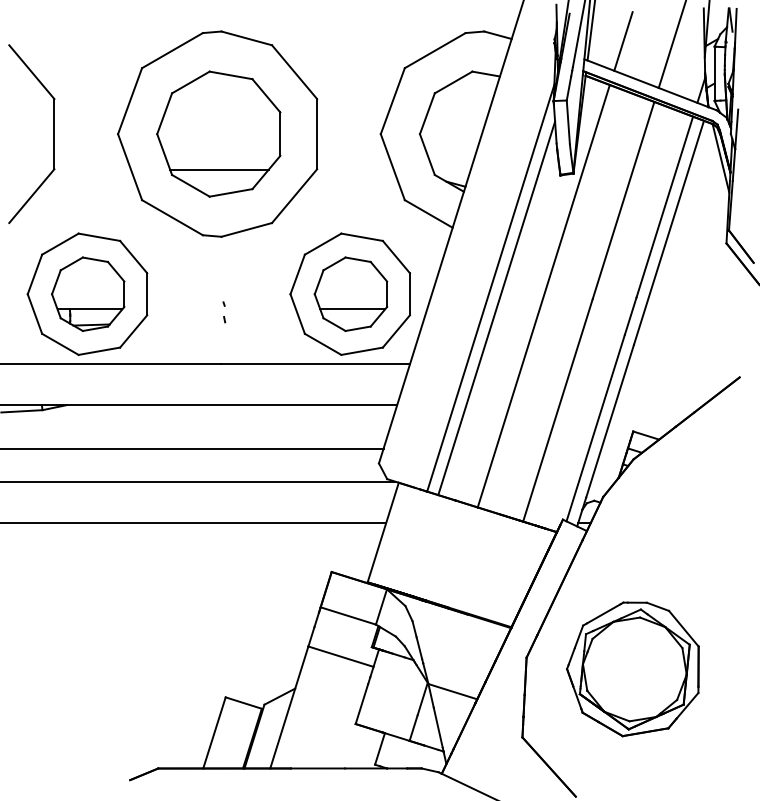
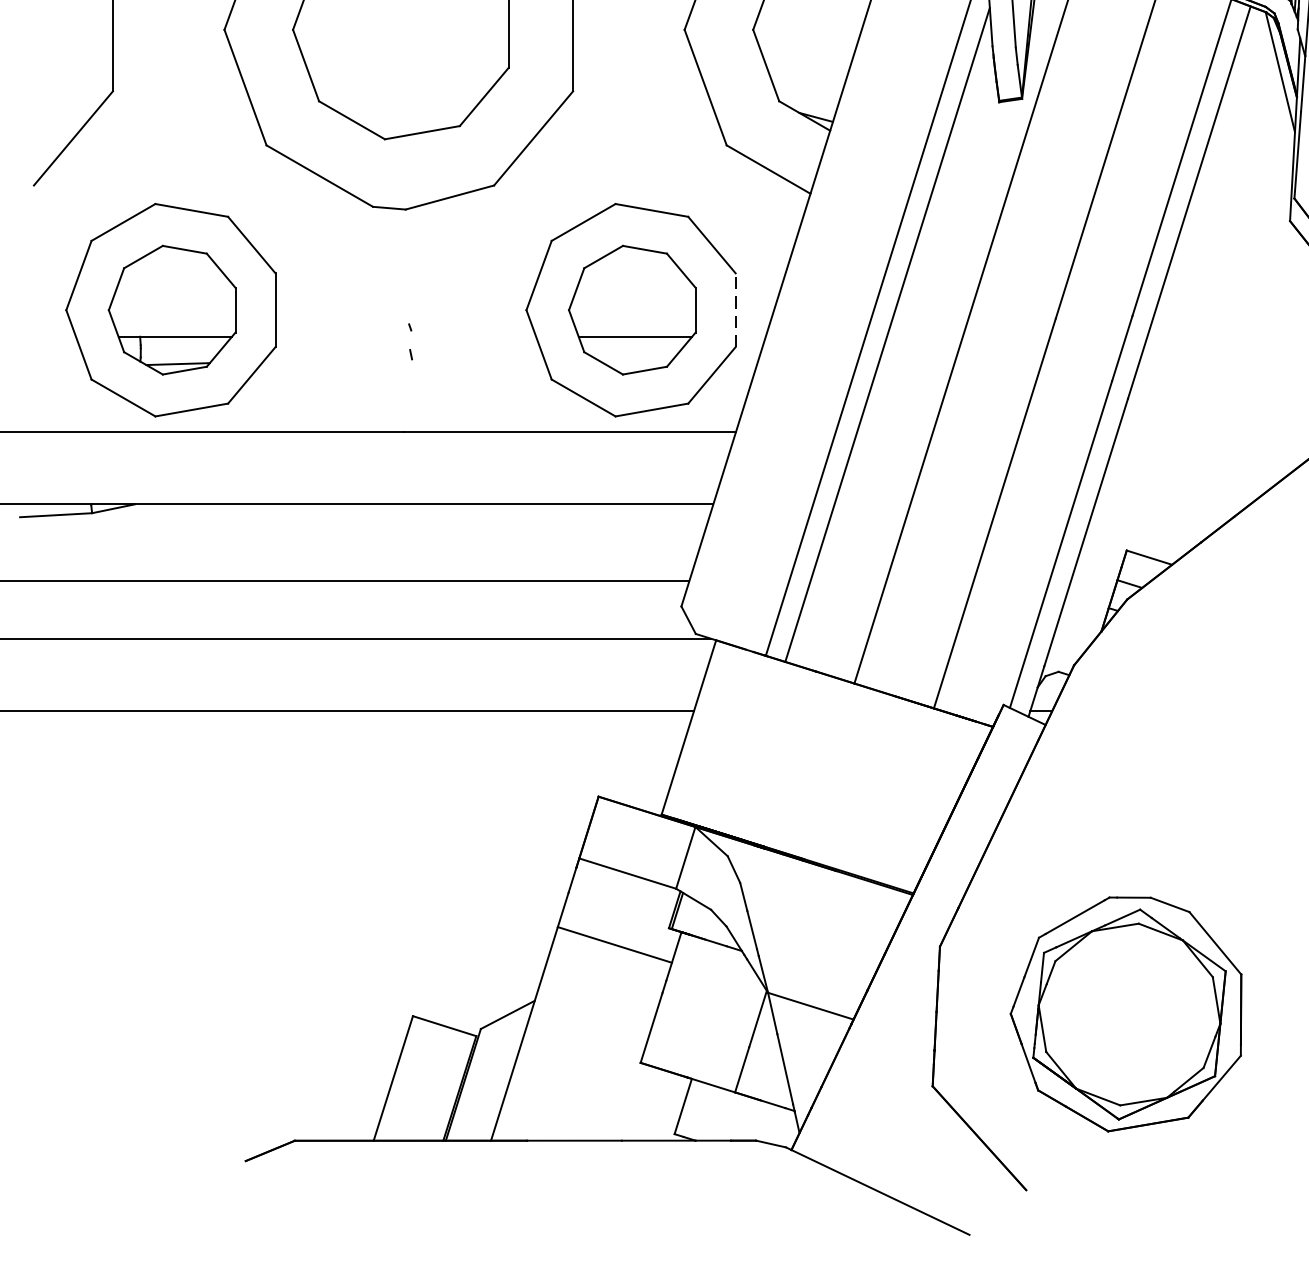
line: (219, 169) -> (402, 91), removed
line: (409, 293) -> (734, 308), solid -> dashed
part: (632, 669) -> (1125, 1014), moved

